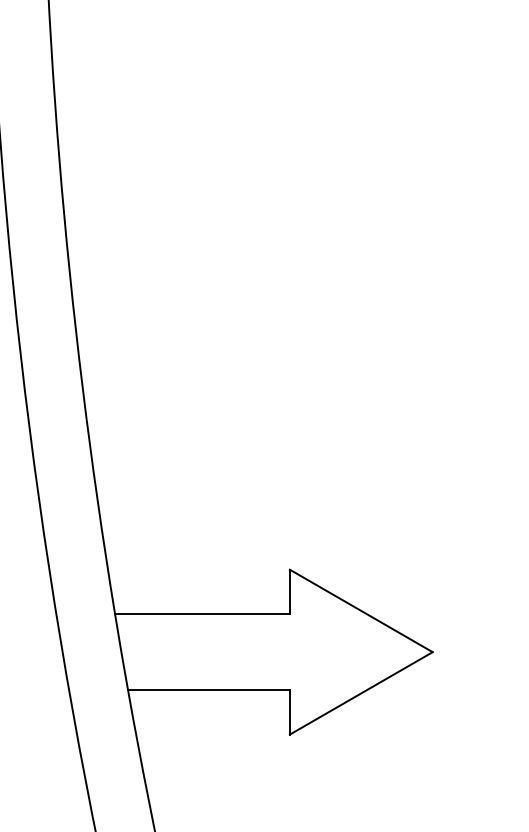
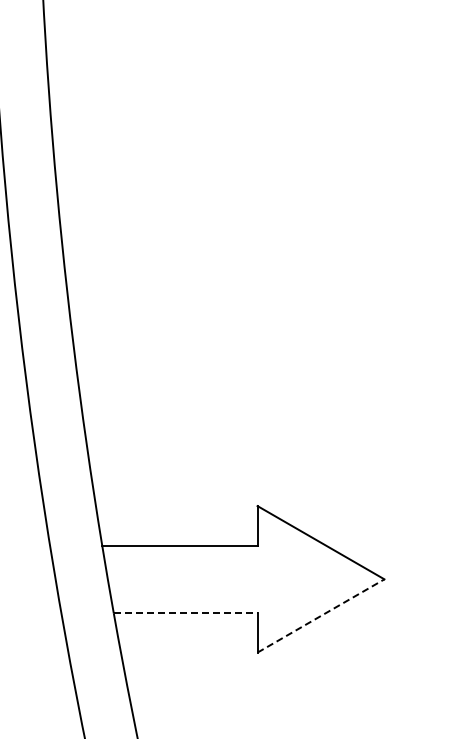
line: (208, 690) -> (185, 613), solid -> dashed
line: (361, 692) -> (321, 615), solid -> dashed

